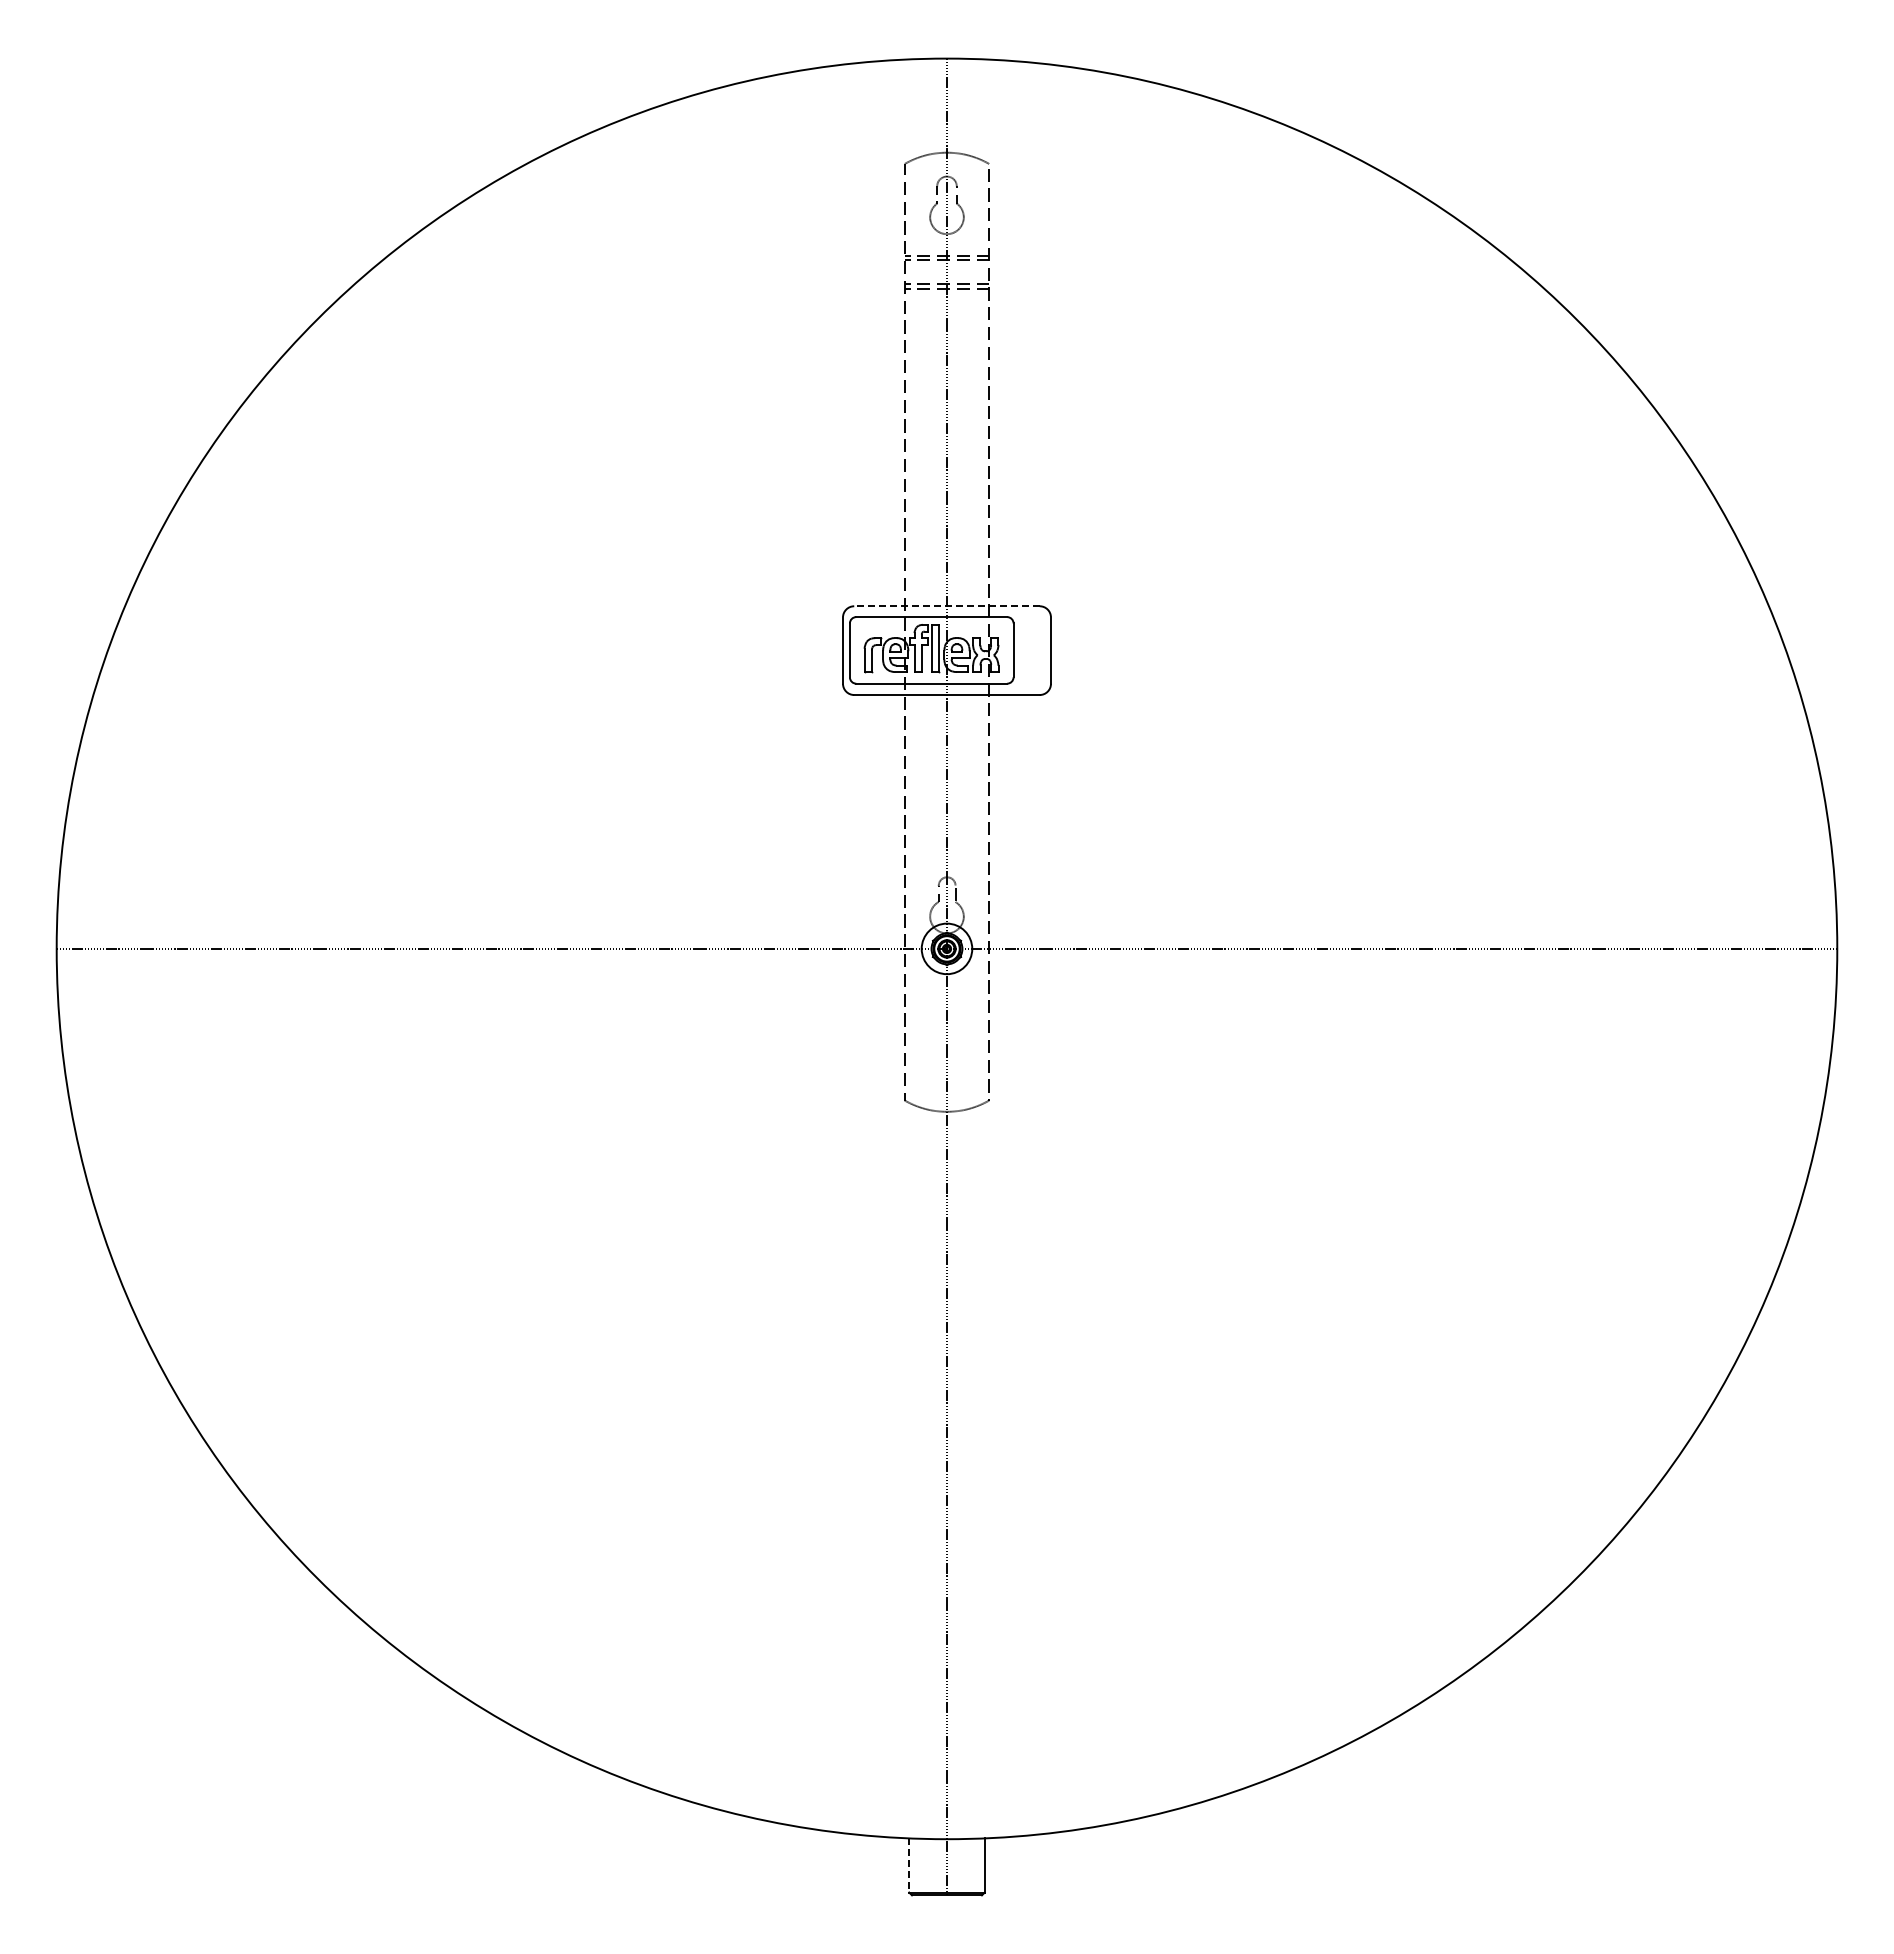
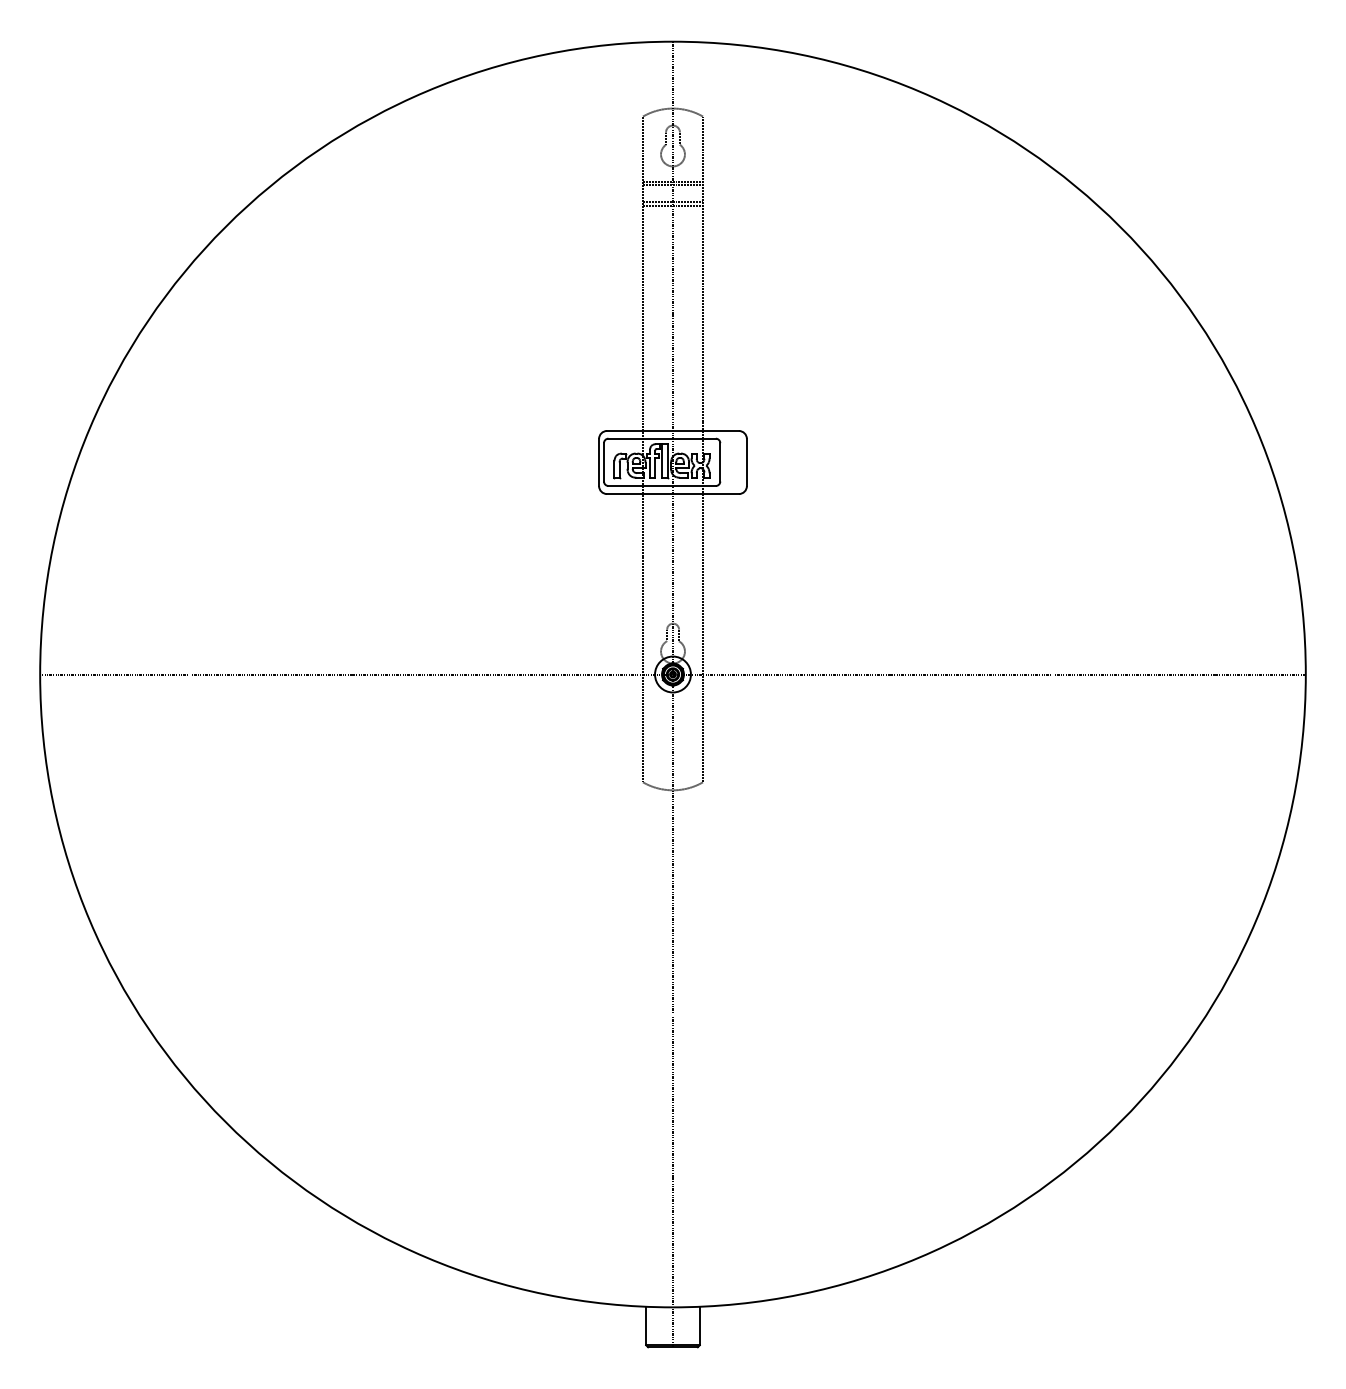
line: (947, 606) -> (673, 431), dashed -> solid
line: (909, 1865) -> (646, 1326), dashed -> solid

